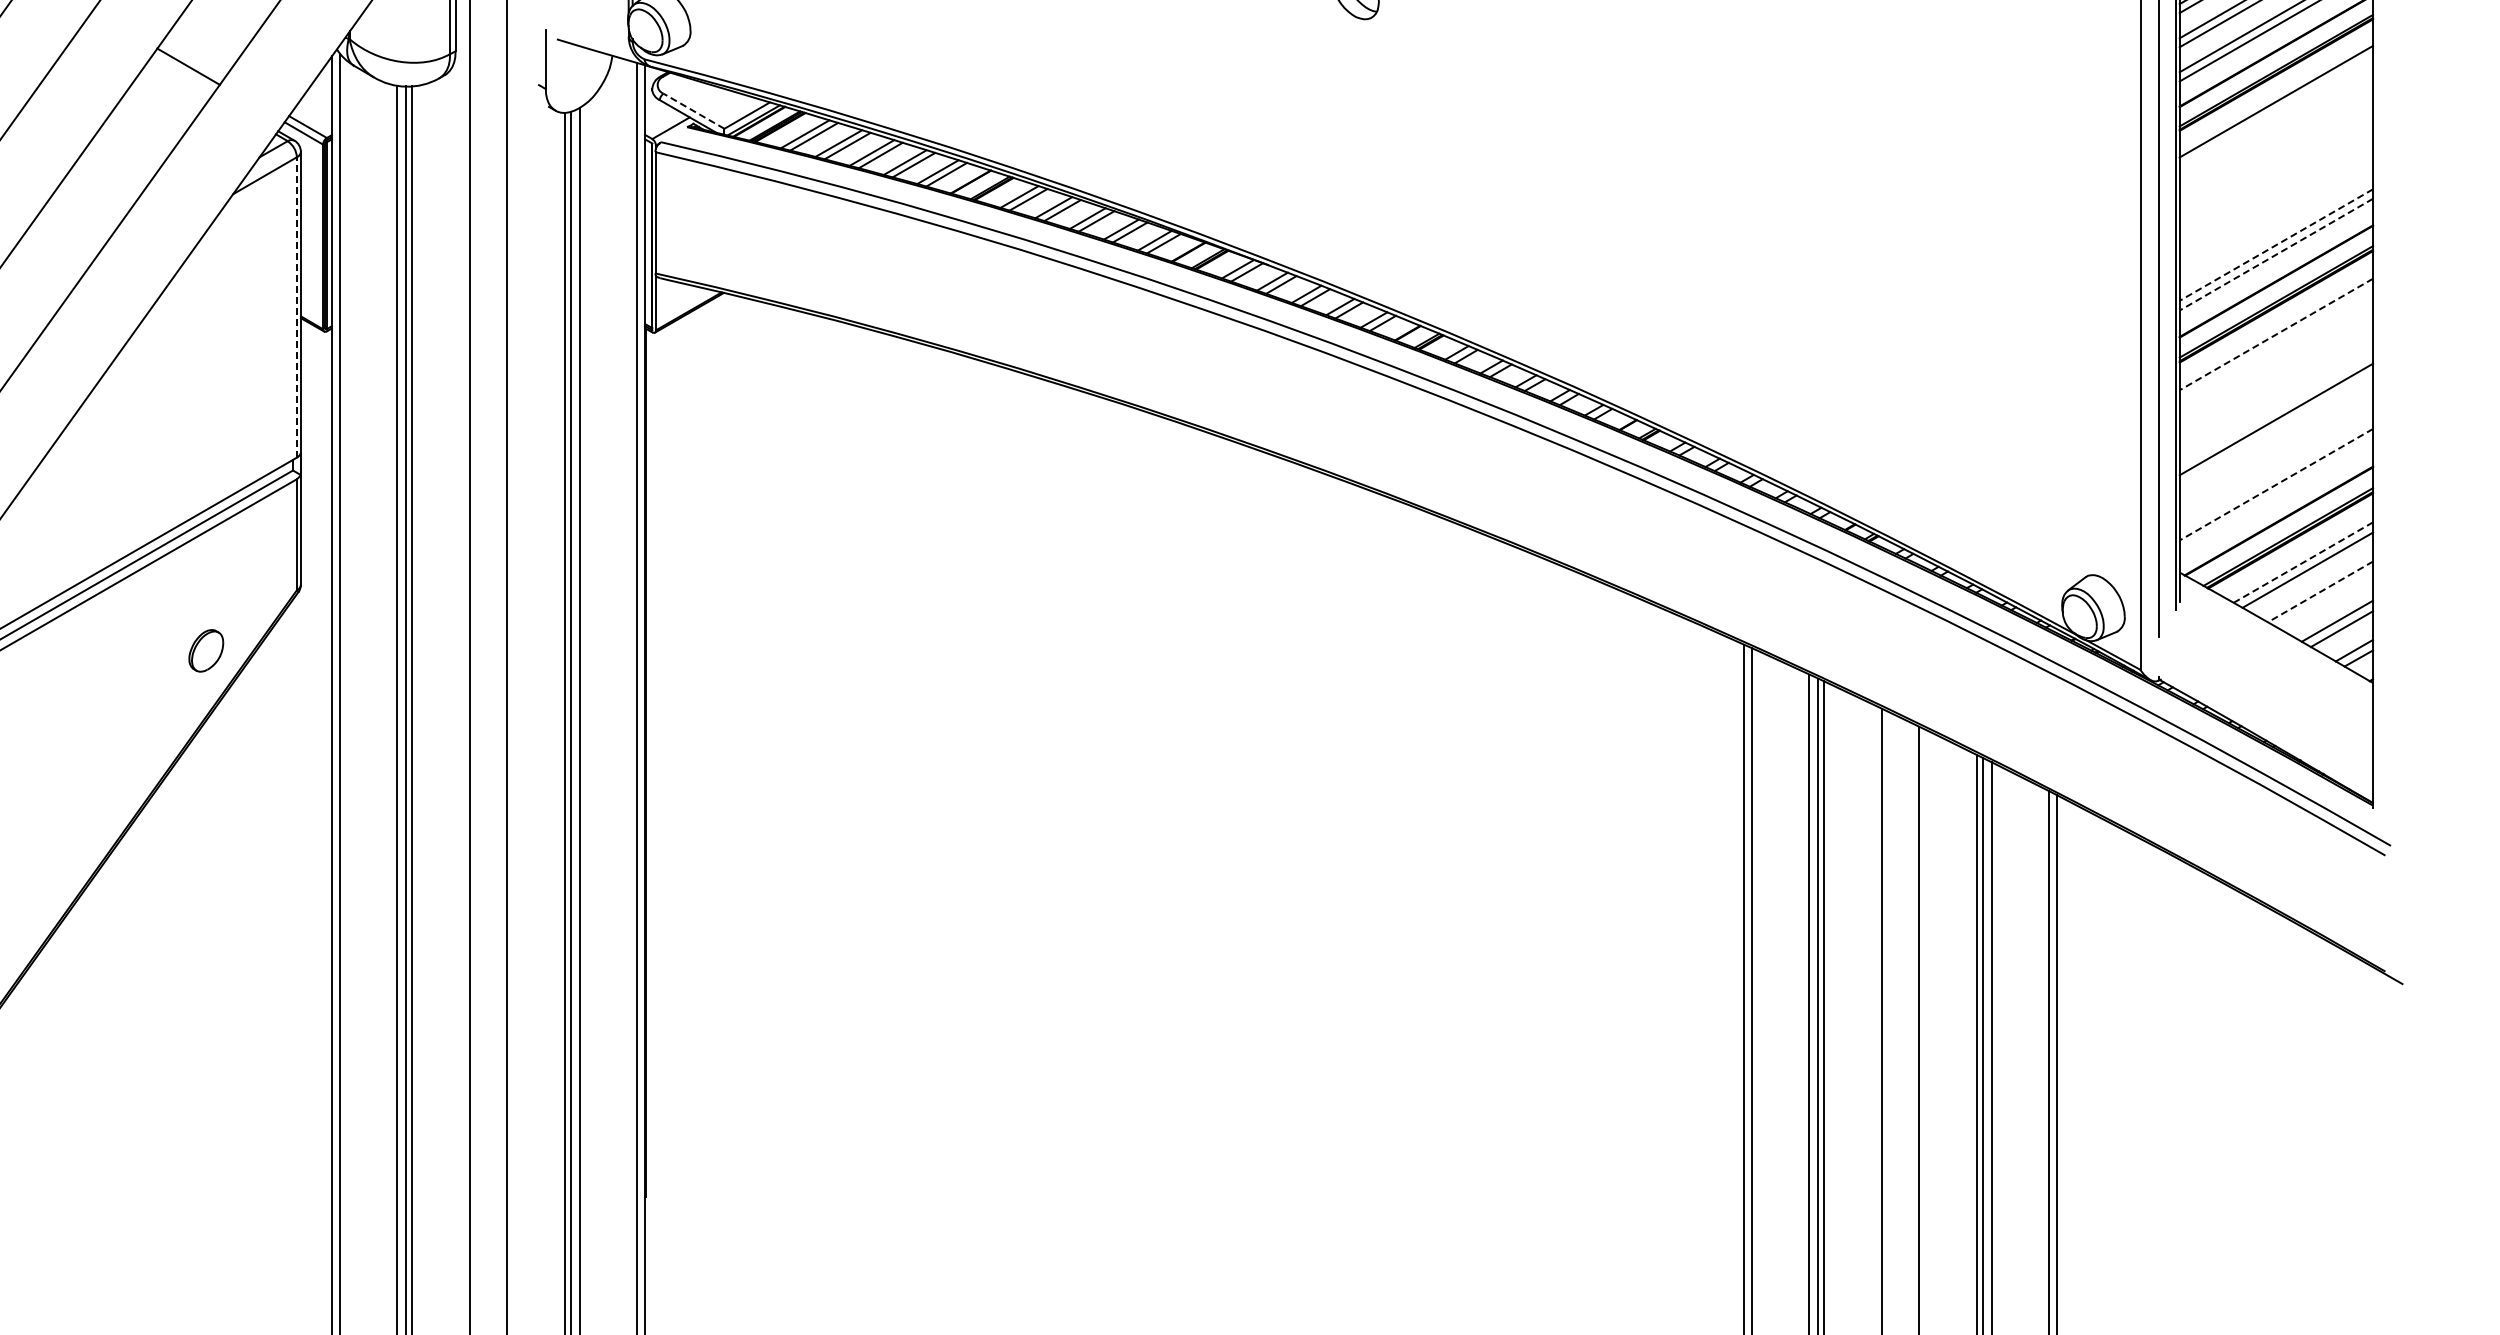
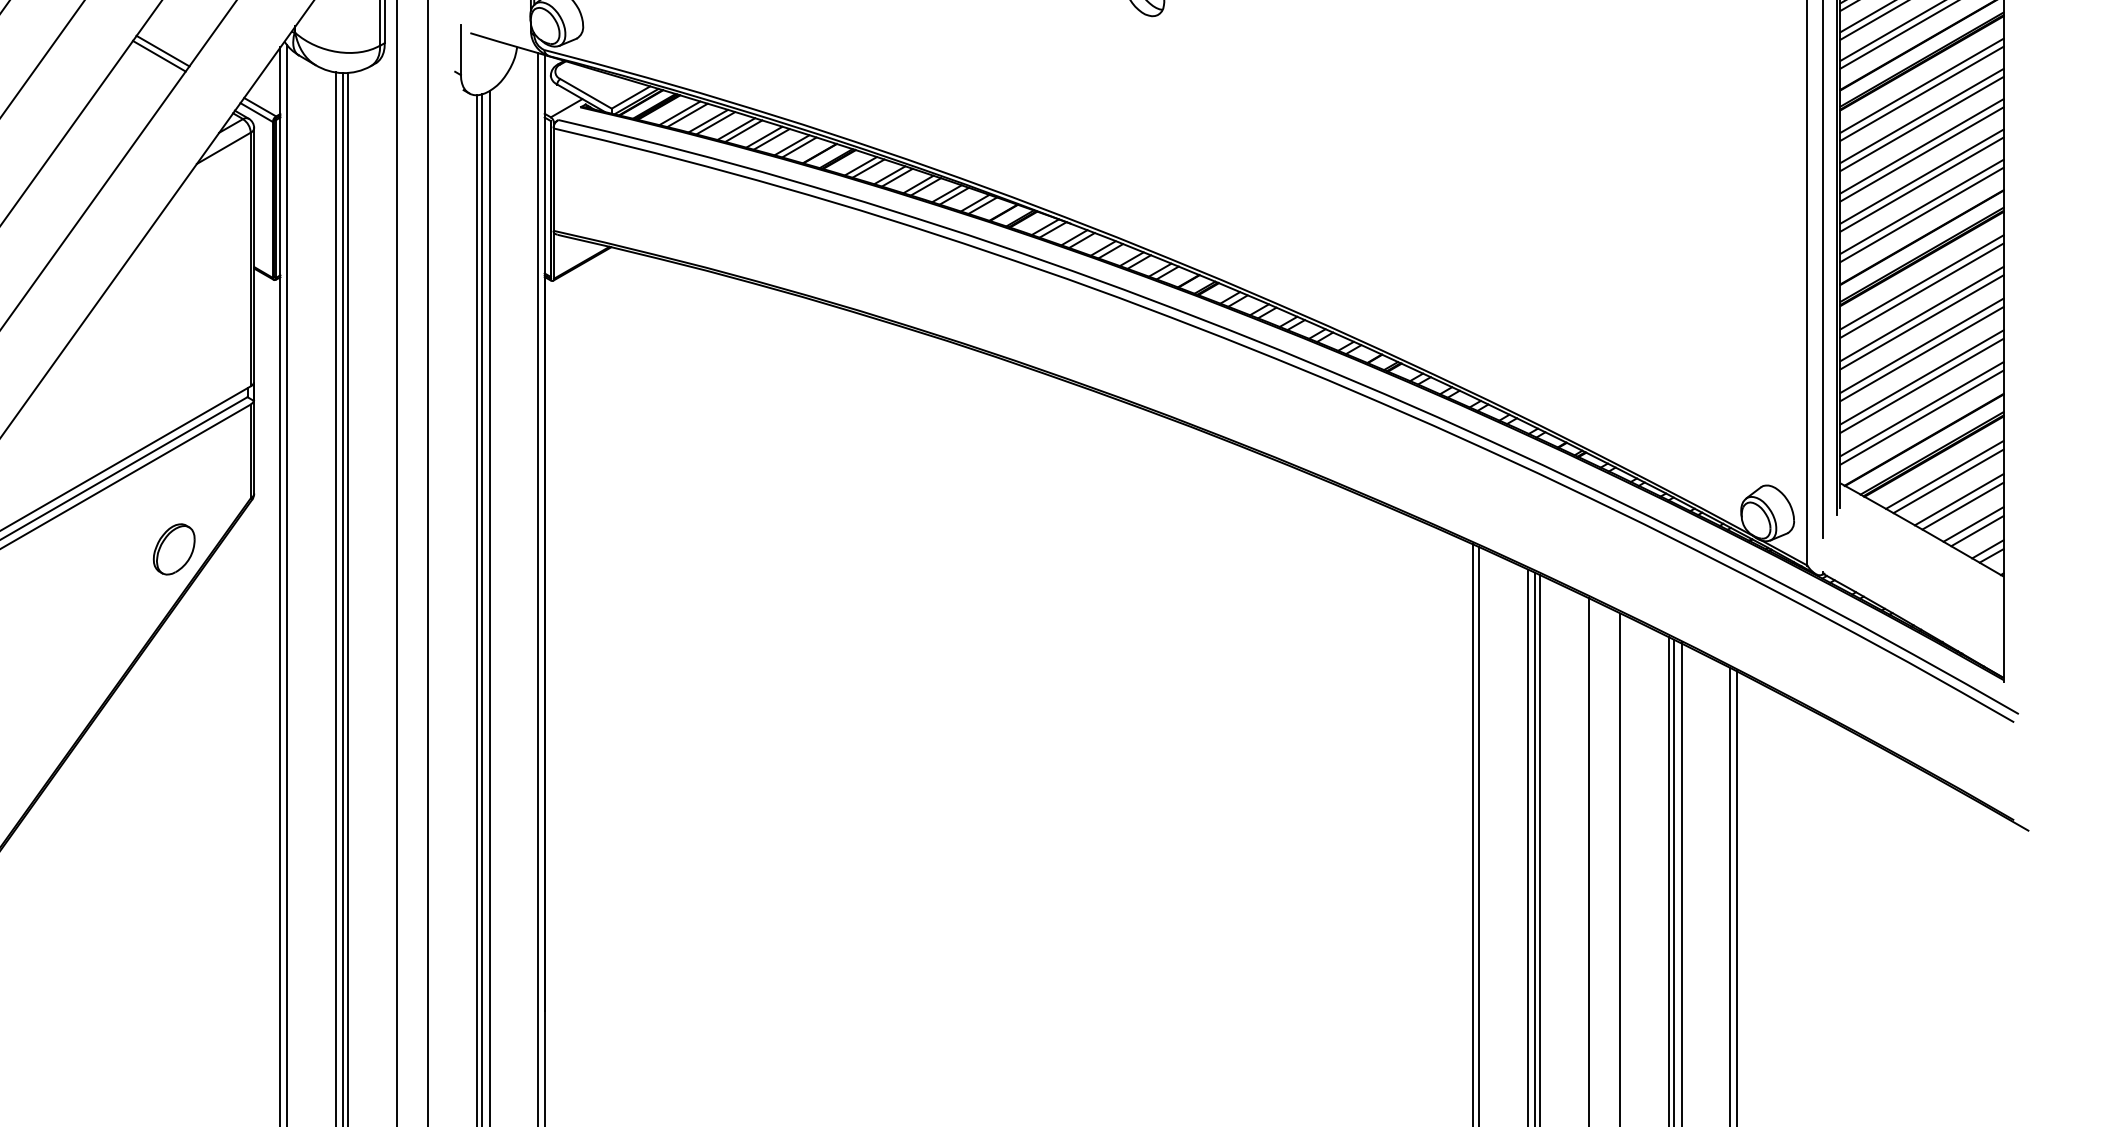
line: (192, 60) -> (162, 51), added
line: (2276, 110) -> (1922, 93), added
line: (693, 111) -> (585, 94), dashed -> solid
line: (2276, 137) -> (1922, 116), added
line: (2276, 146) -> (1922, 123), added
line: (2276, 173) -> (1922, 146), added
line: (2276, 182) -> (1922, 154), added
line: (2276, 209) -> (1922, 176), added
line: (2276, 218) -> (1922, 184), added
line: (2276, 245) -> (1922, 207), dashed -> solid
line: (2276, 254) -> (1922, 214), dashed -> solid
line: (296, 306) -> (250, 258), dashed -> solid
line: (2276, 334) -> (1922, 282), dashed -> solid
line: (2276, 344) -> (1922, 290), added
line: (2276, 371) -> (1922, 313), added
line: (2276, 381) -> (1922, 322), added
line: (2276, 409) -> (1922, 345), added
line: (2276, 446) -> (1922, 376), added
line: (2276, 456) -> (1922, 385), added
line: (2276, 484) -> (1922, 408), dashed -> solid
line: (2276, 494) -> (1922, 417), added
line: (2302, 562) -> (1944, 474), dashed -> solid
line: (2320, 591) -> (1959, 499), dashed -> solid
line: (2324, 599) -> (1962, 506), added
part: (206, 650) -> (174, 549), size x1.43

